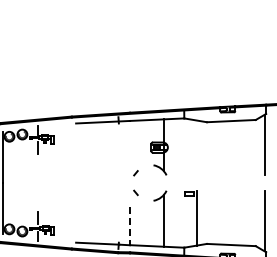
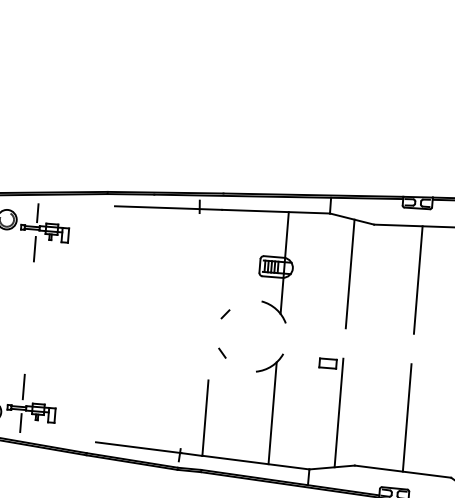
line: (196, 147) -> (349, 273), added
line: (231, 148) -> (418, 280), added
line: (231, 217) -> (407, 417), added
line: (130, 226) -> (206, 418), dashed -> solid

